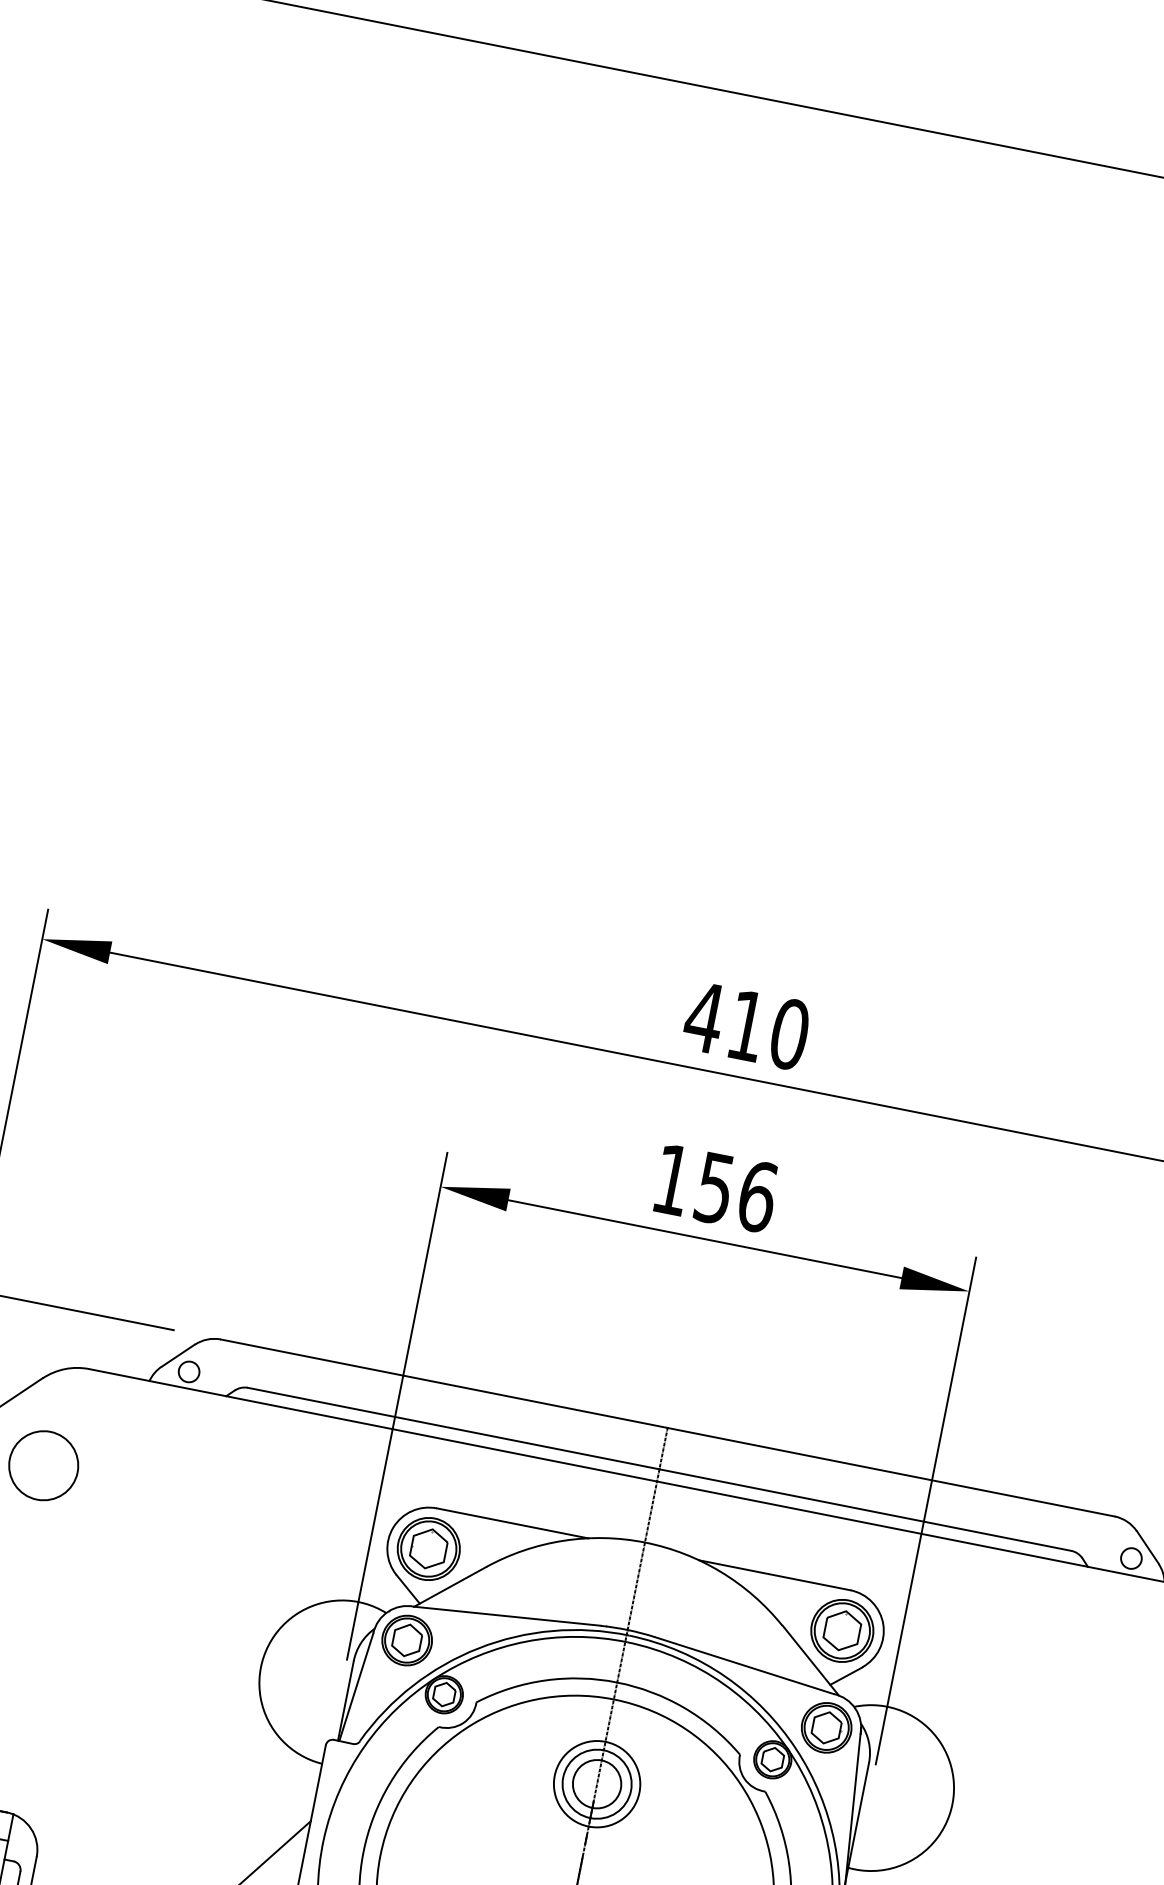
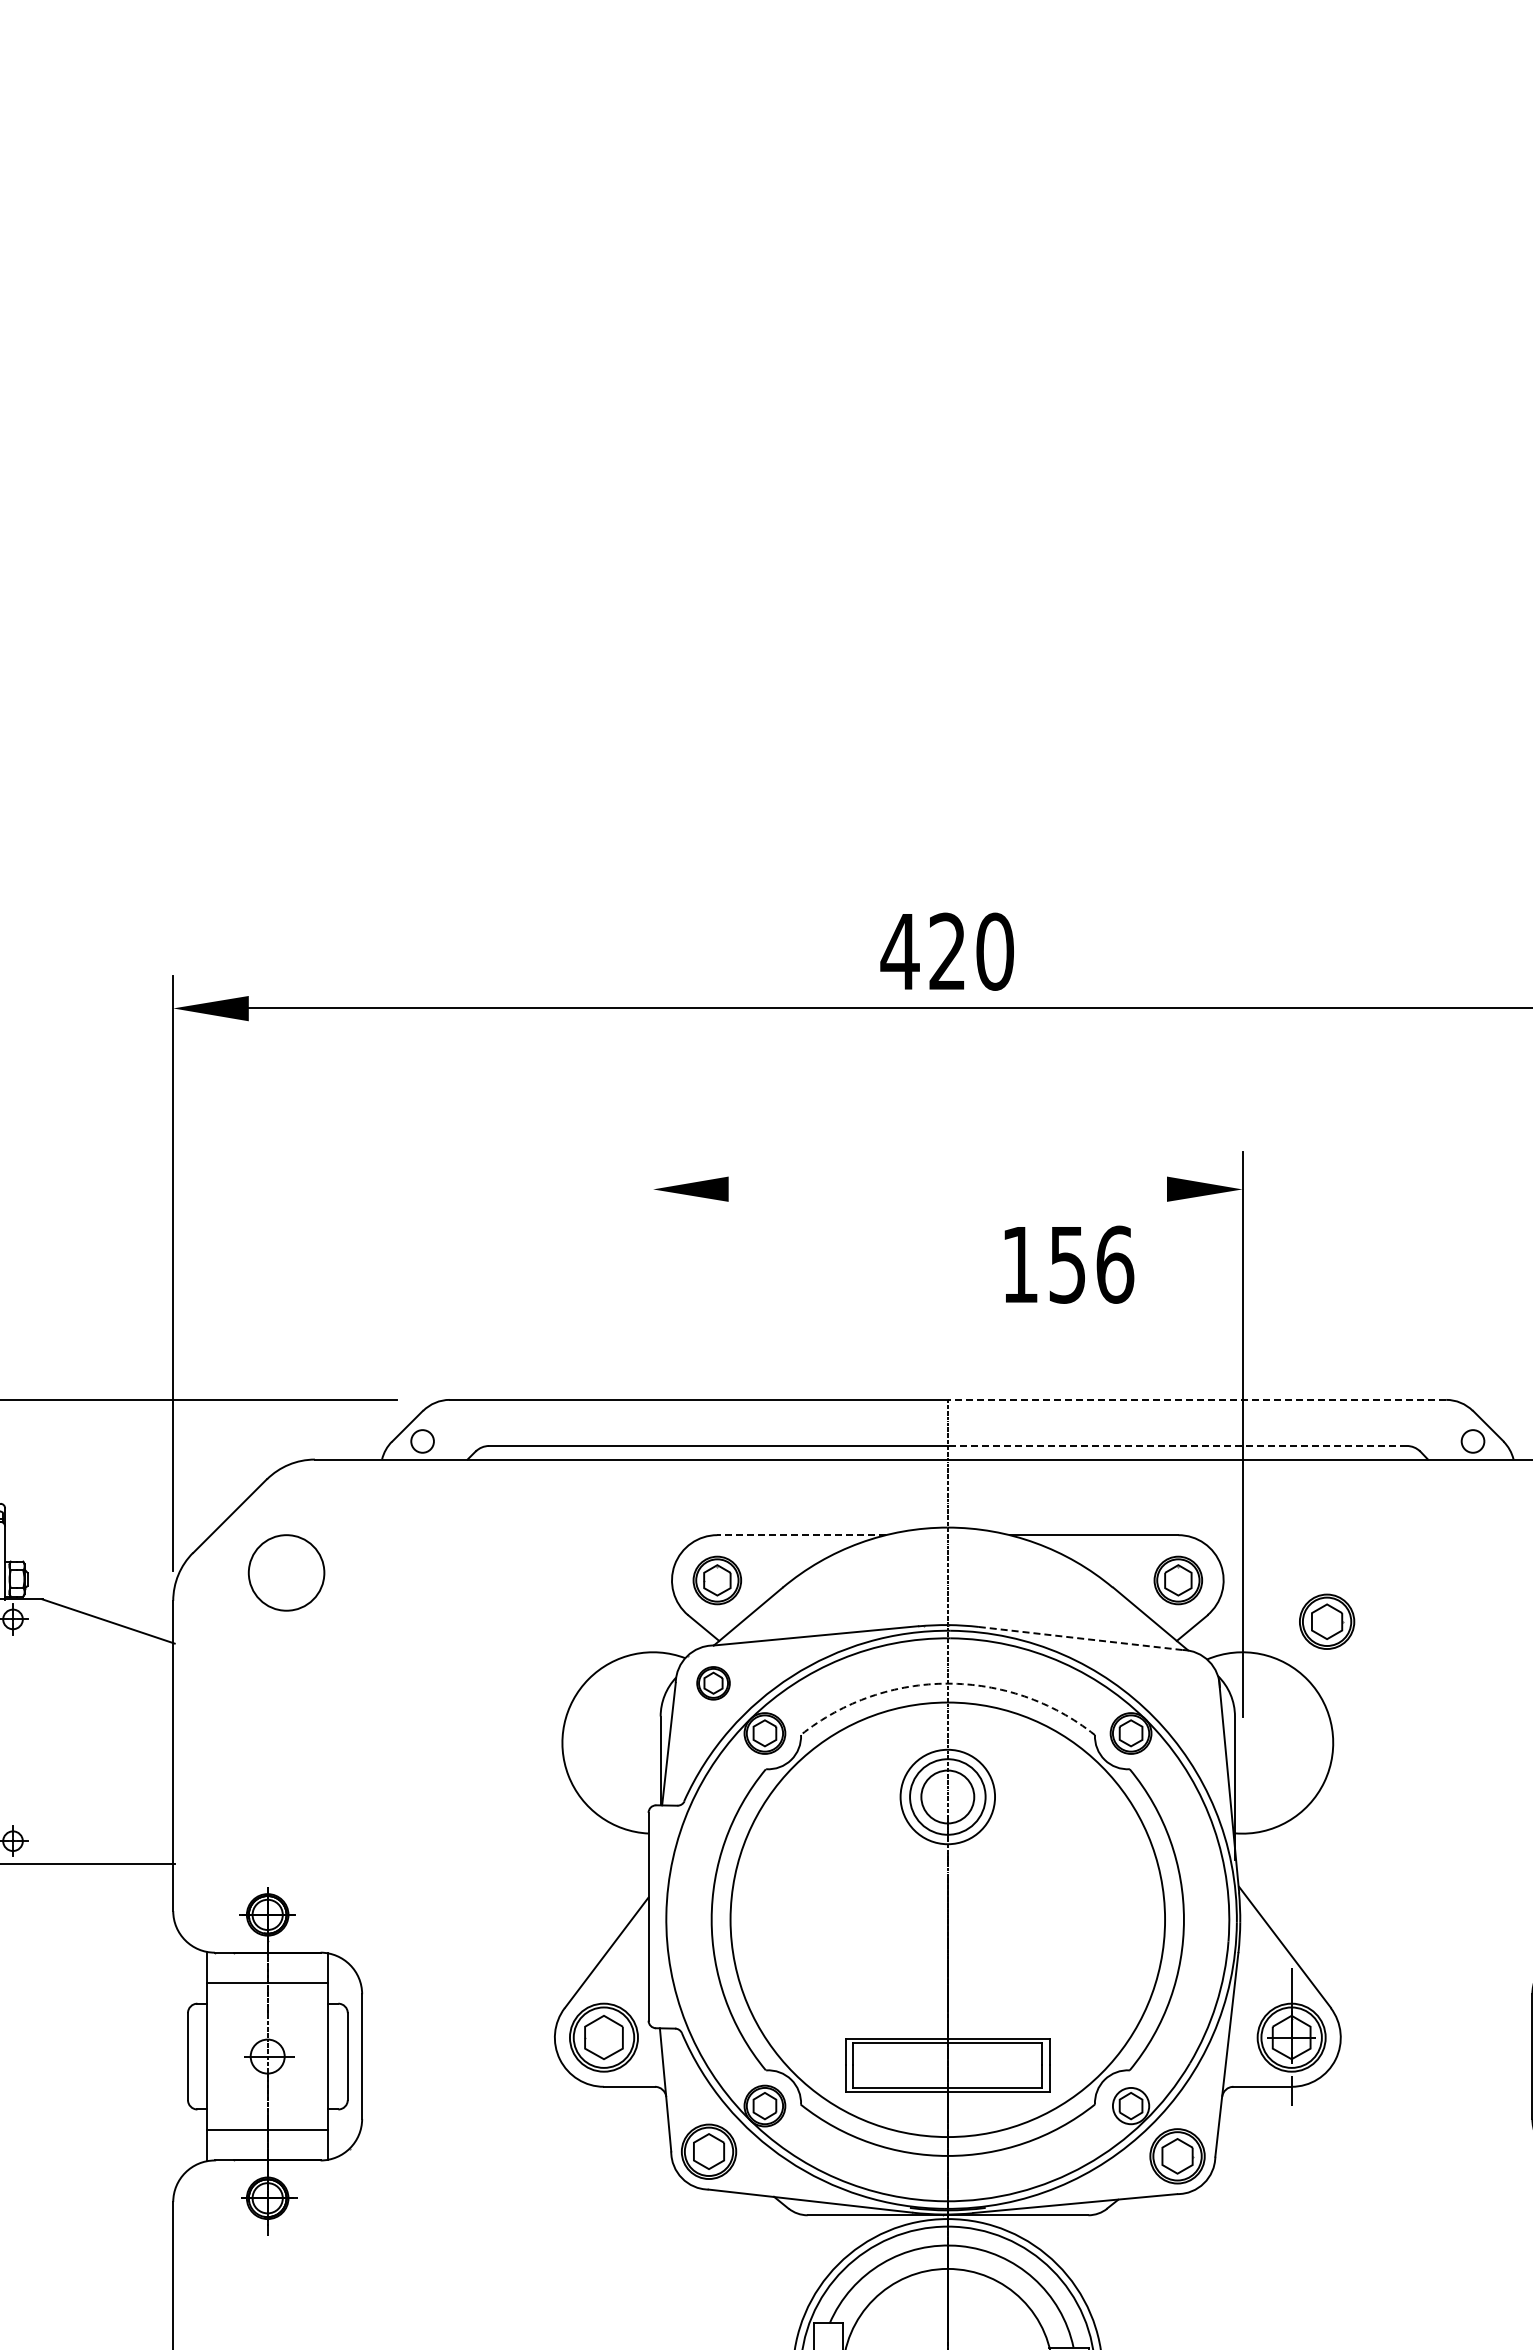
text: (746, 1024) -> (946, 950), 410 -> 420
text: (716, 1188) -> (1069, 1264), moved
line: (704, 1239) -> (947, 1189), removed
line: (397, 1405) -> (653, 1433), removed
line: (890, 1471) -> (1196, 1399), solid -> dashed
line: (865, 1509) -> (1177, 1445), solid -> dashed
line: (512, 1523) -> (801, 1535), solid -> dashed
part: (428, 1549) -> (717, 1580), size x0.7
part: (842, 1630) -> (1178, 1580), size x0.7
part: (407, 1640) -> (713, 1683), size x0.6
line: (745, 1665) -> (1081, 1638), solid -> dashed
arc: (616, 1682) -> (947, 1683), solid -> dashed
part: (827, 1727) -> (1327, 1621), moved

